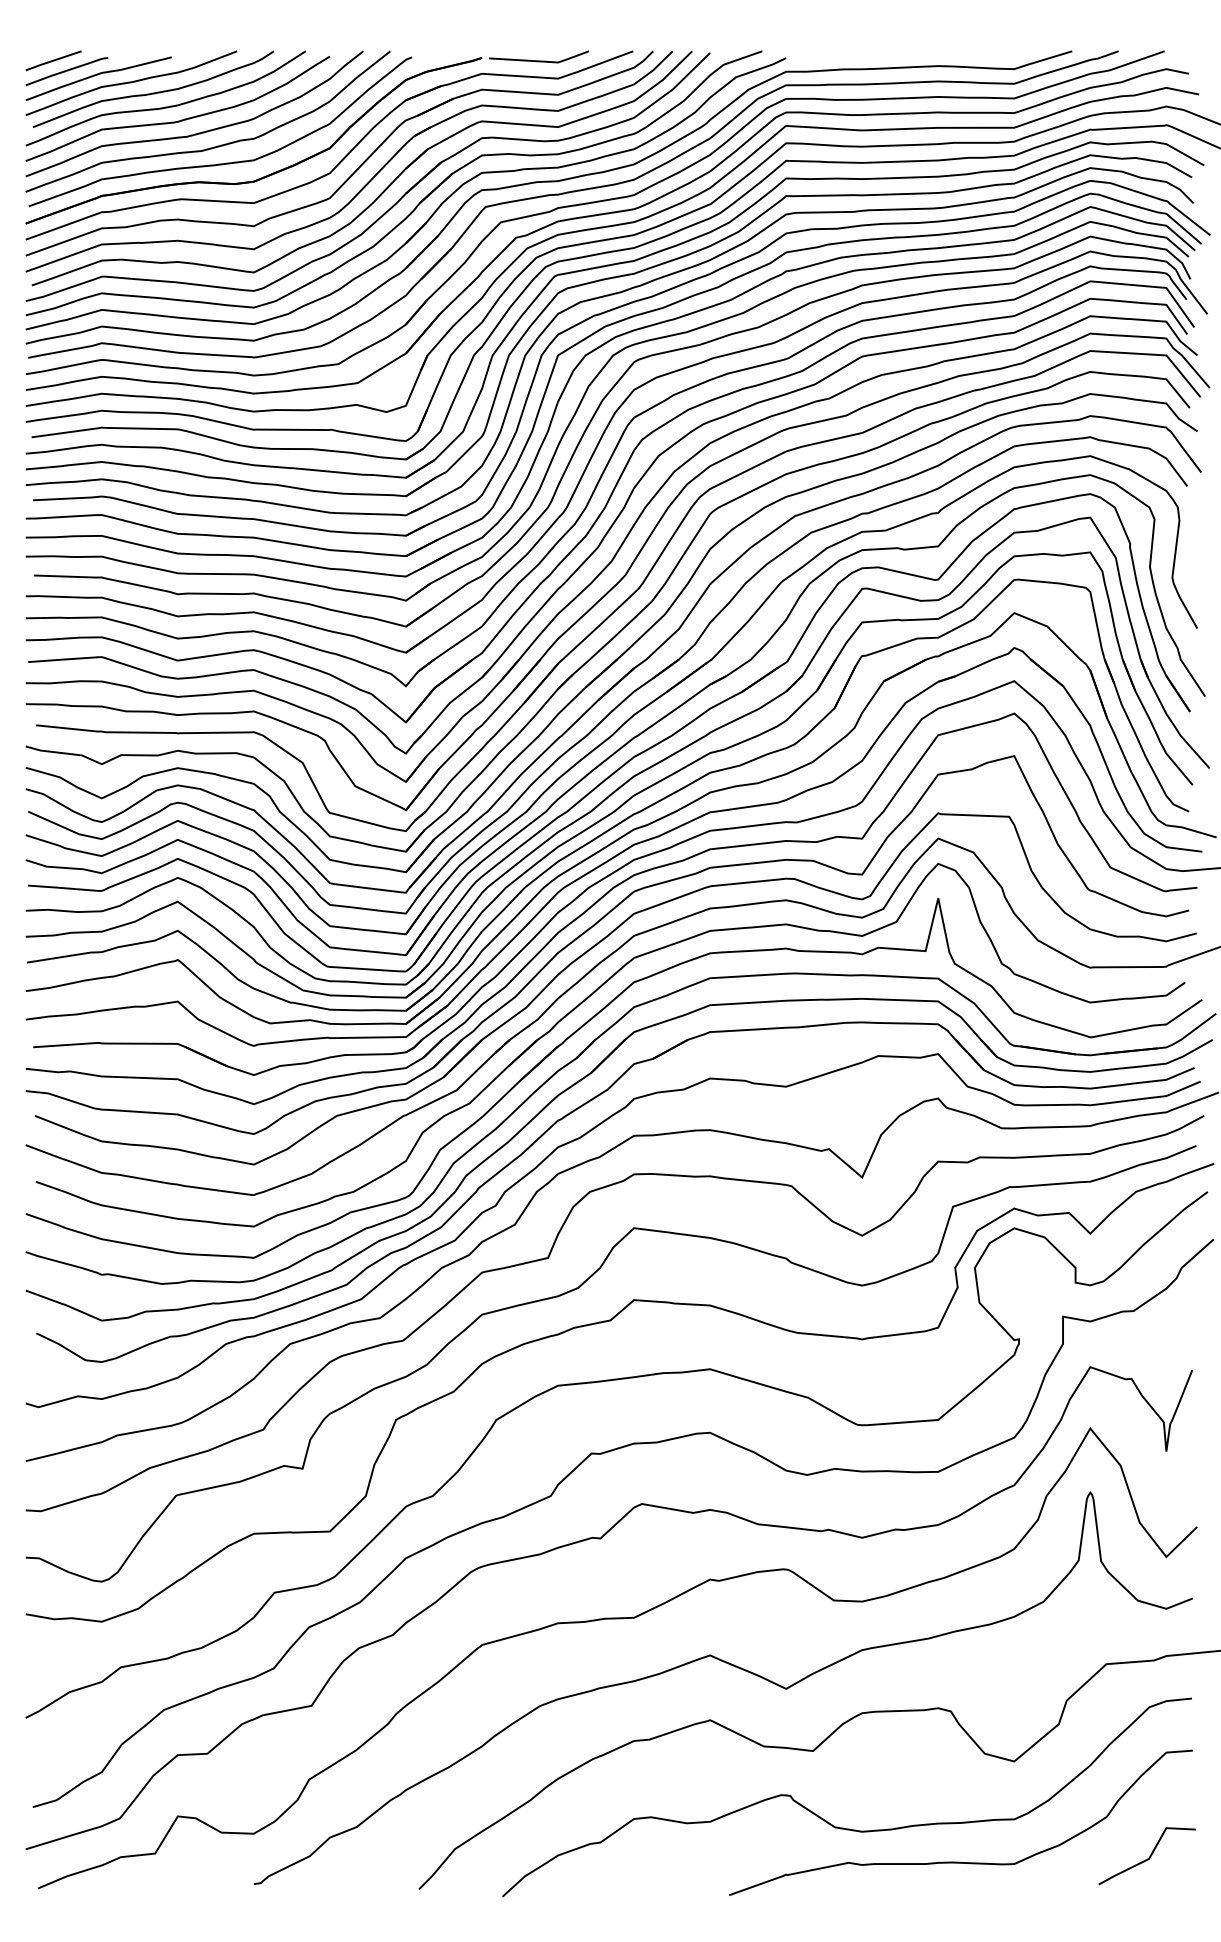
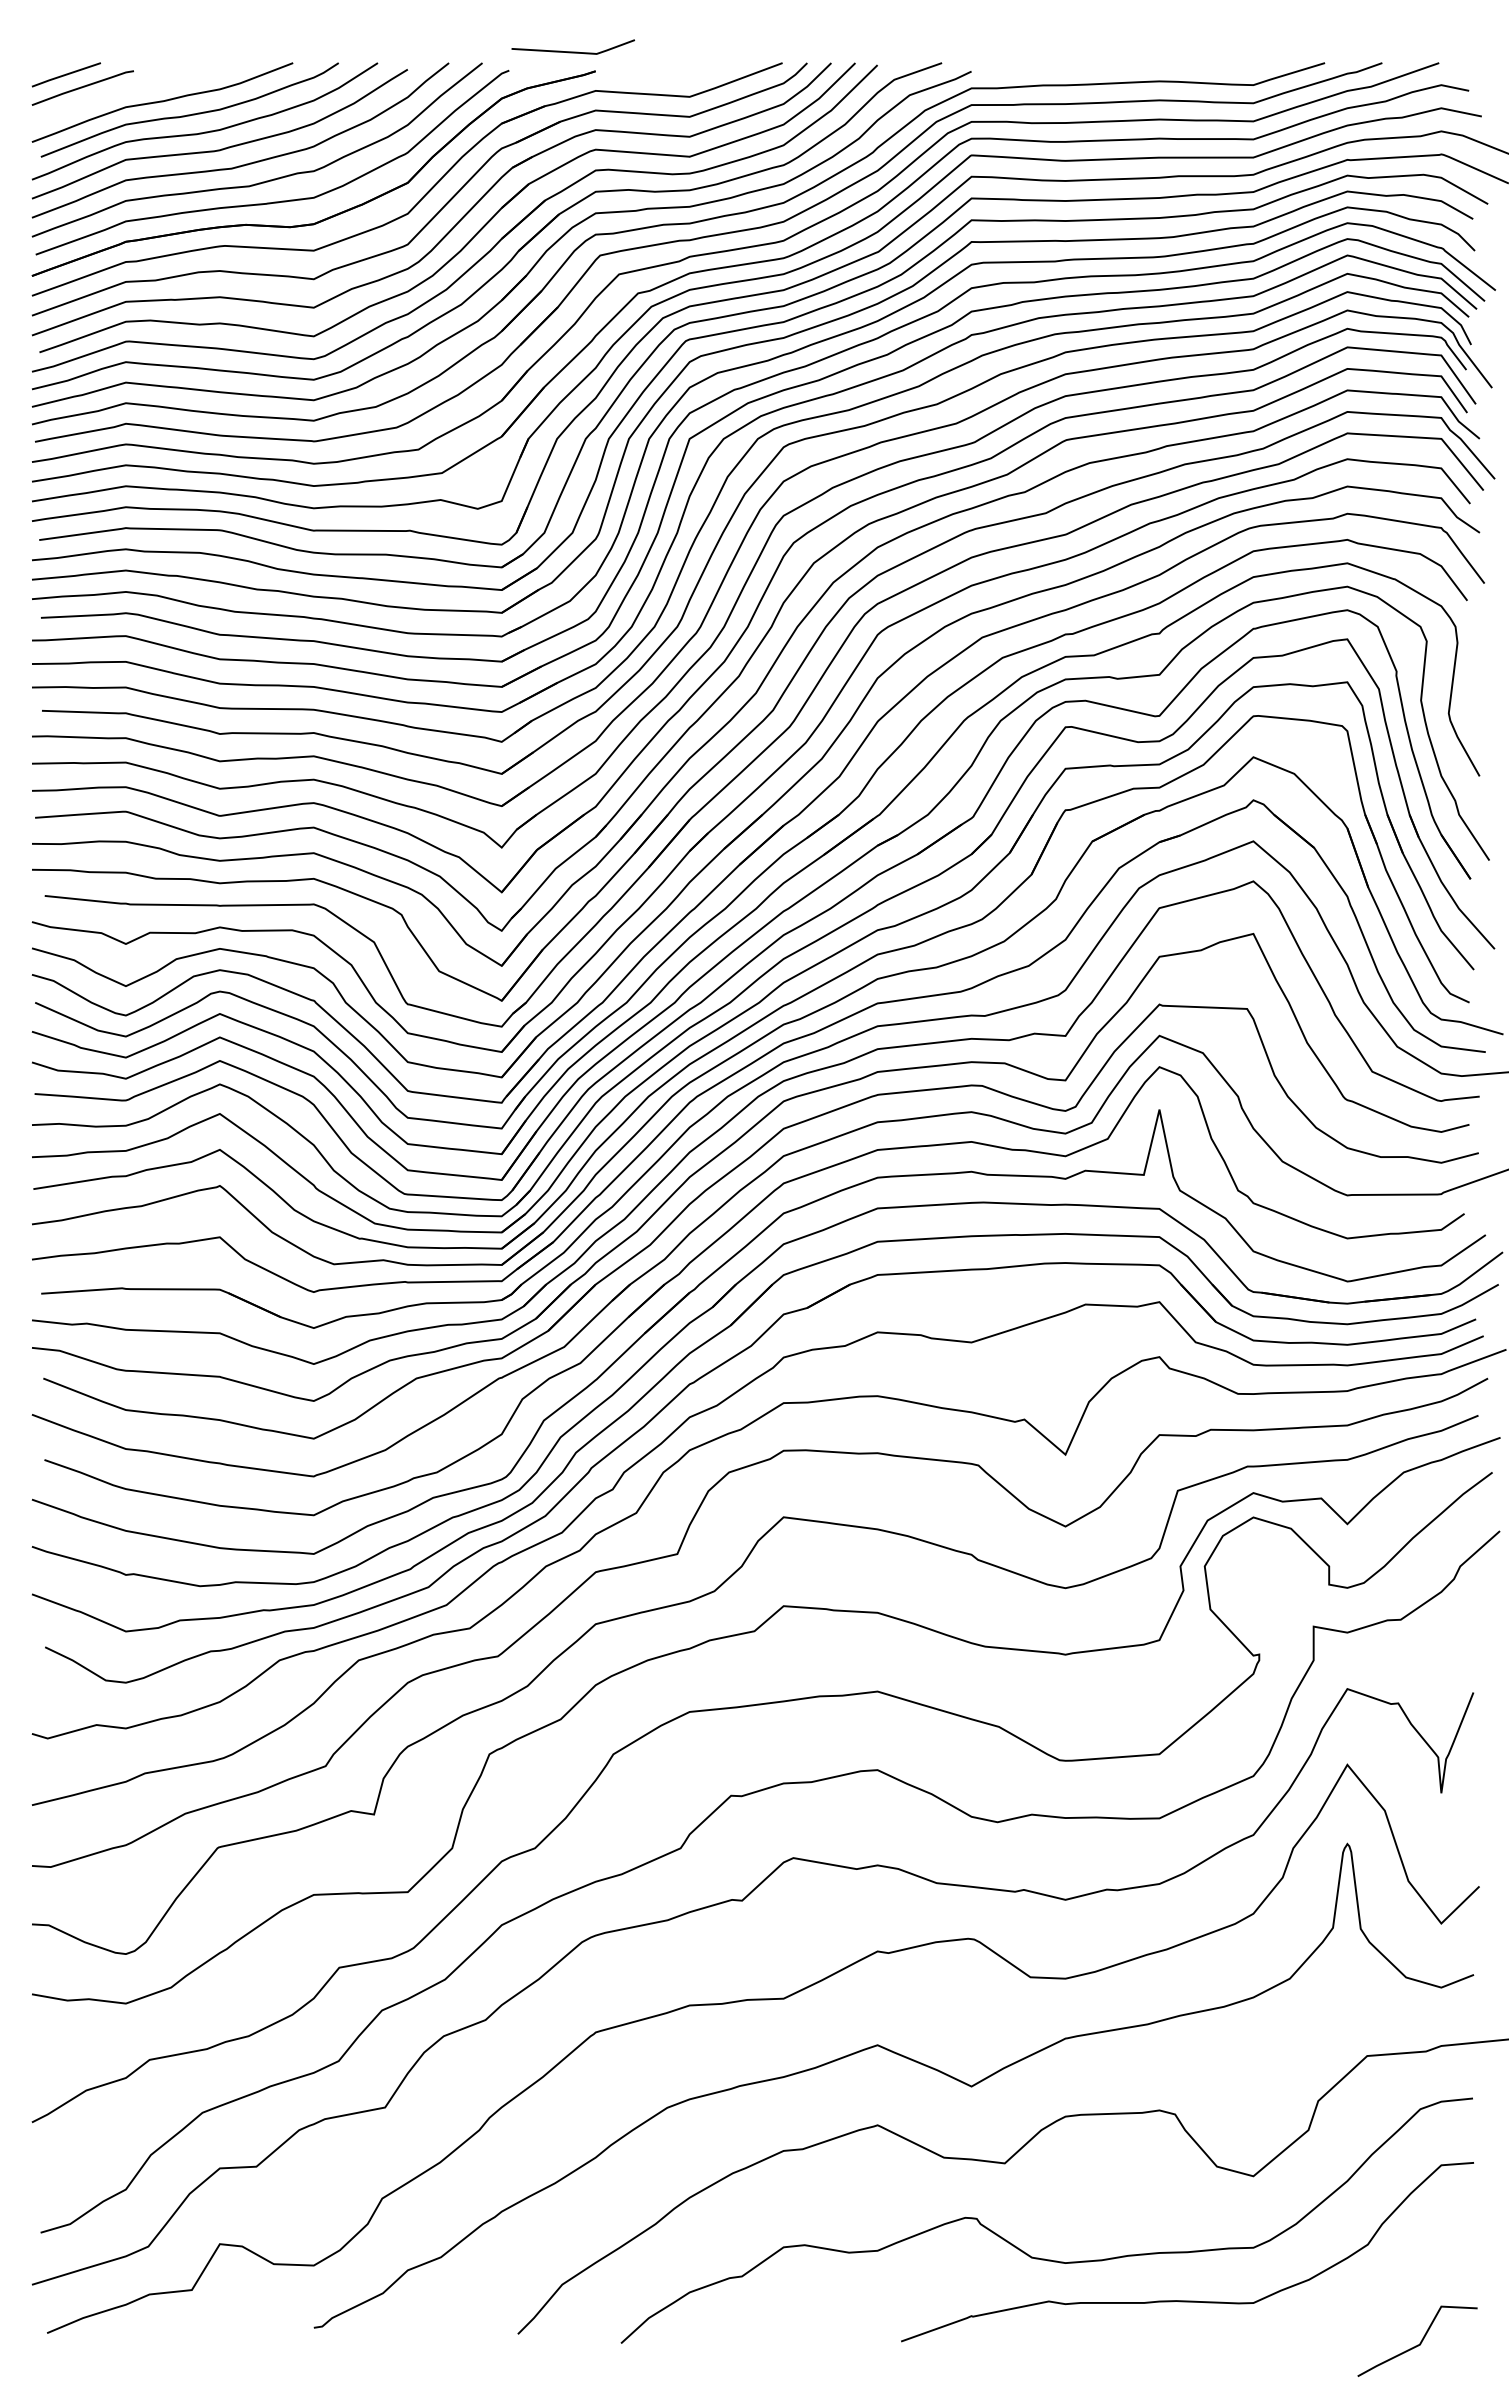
line: (538, 60) -> (572, 51), moved
curve: (96, 75) -> (119, 93), removed
line: (1149, 1856) -> (1420, 2341), moved

